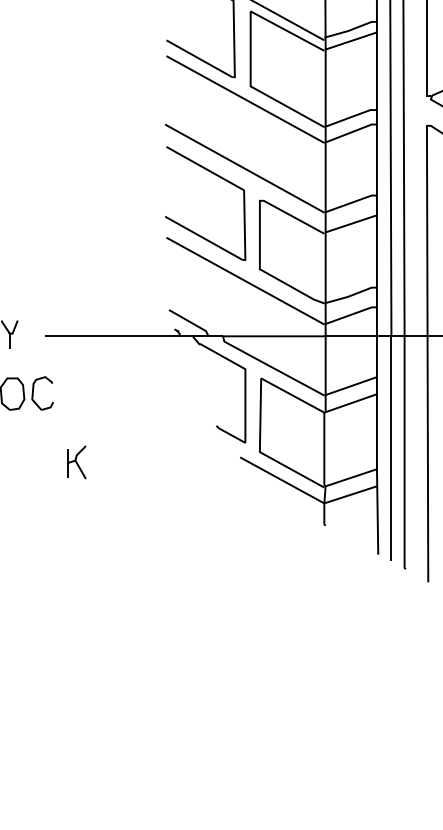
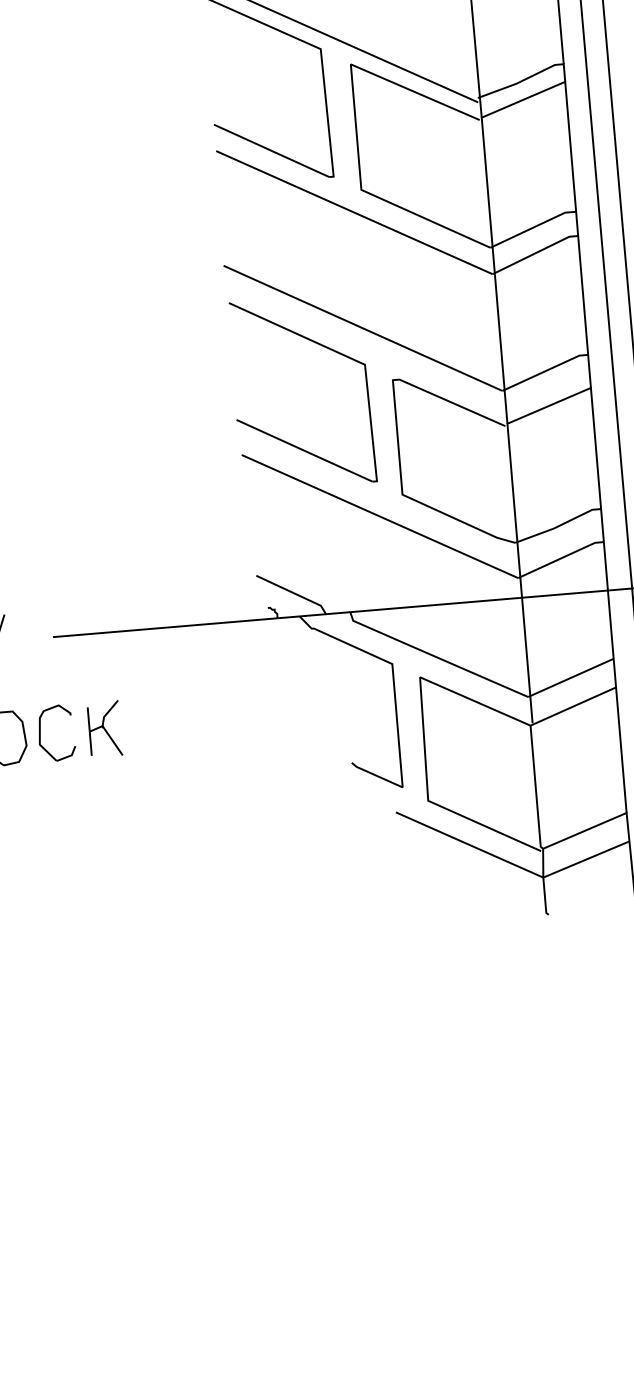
part: (76, 462) -> (104, 729), moved

